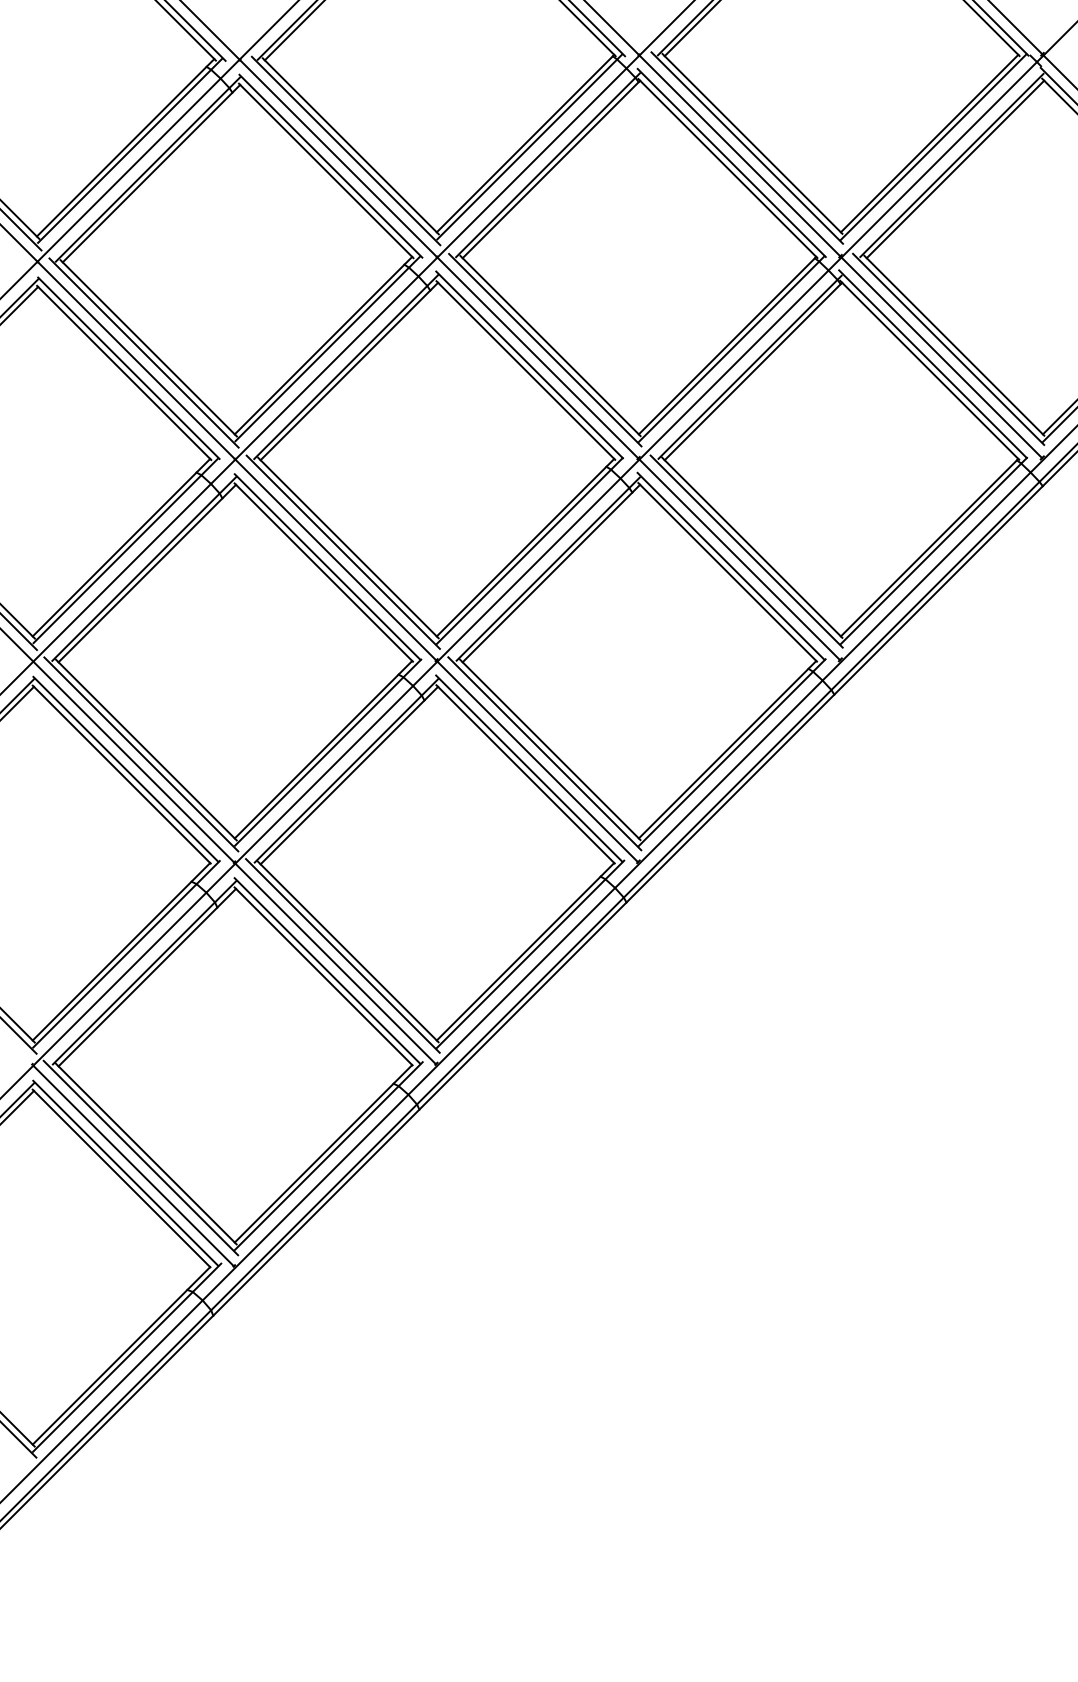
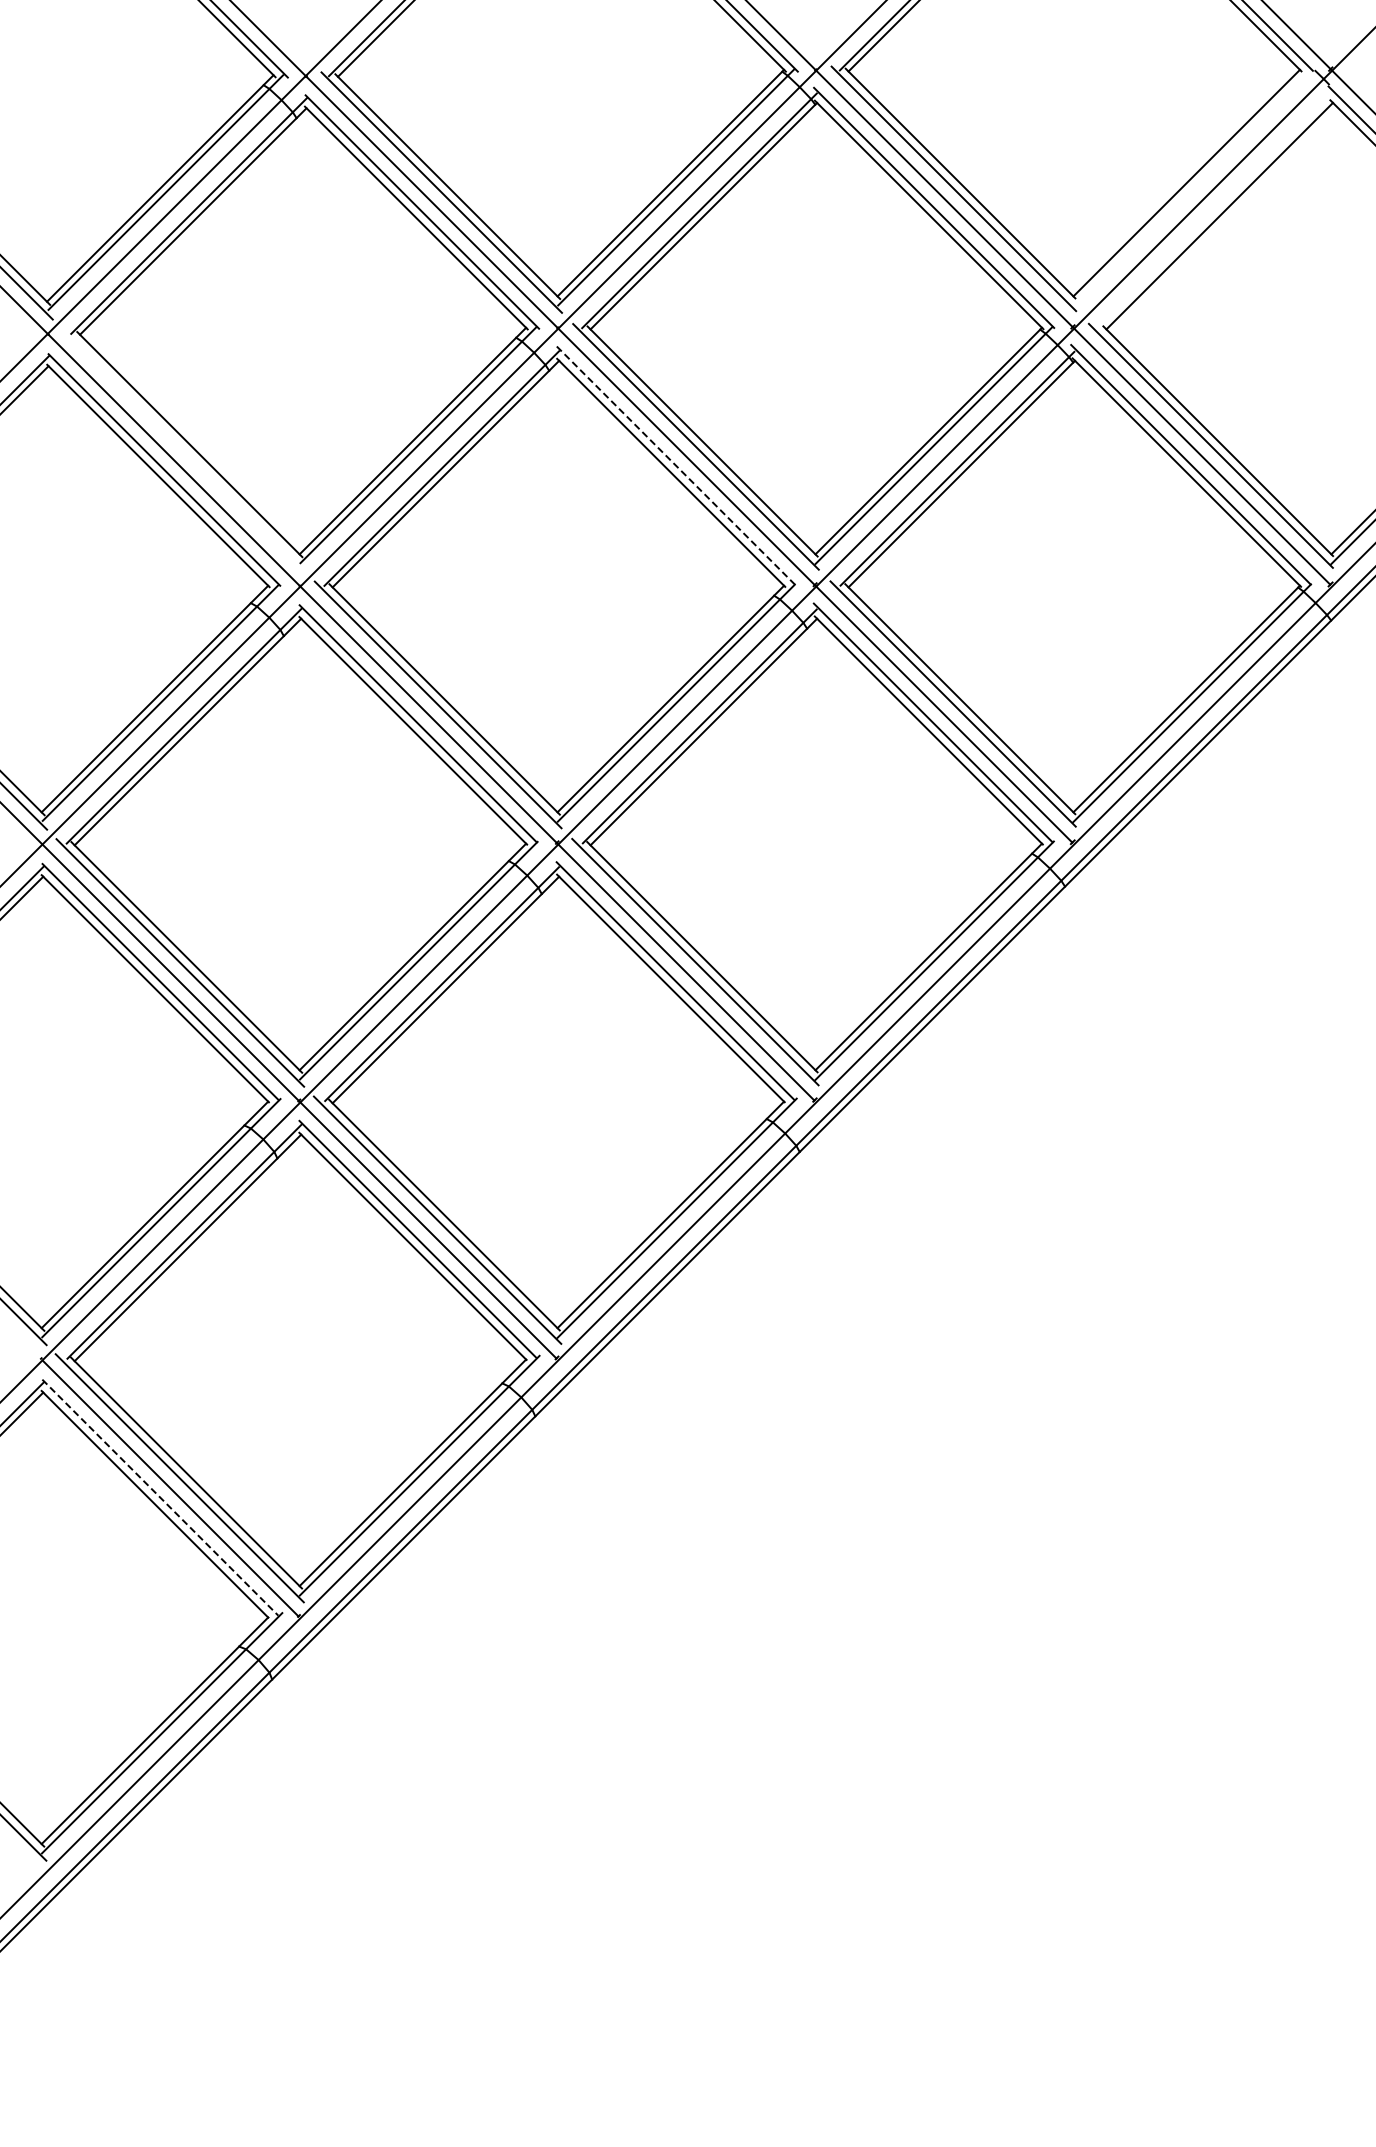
line: (933, 146) -> (1191, 187), removed
line: (952, 165) -> (1215, 210), removed
line: (143, 353) -> (183, 450), removed
line: (529, 364) -> (676, 465), solid -> dashed
line: (125, 1173) -> (160, 1497), solid -> dashed

